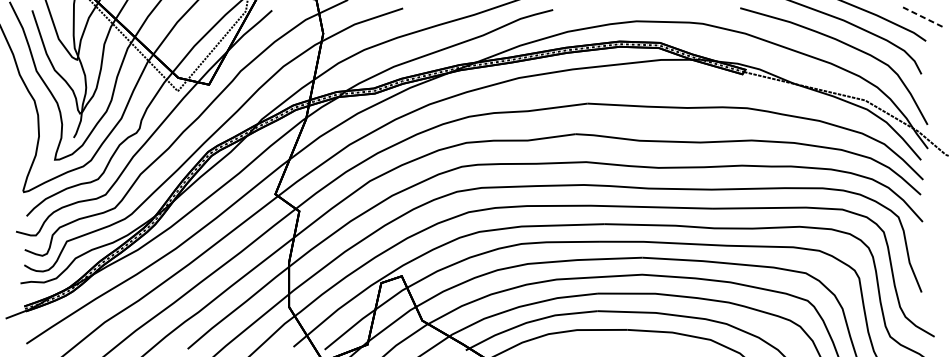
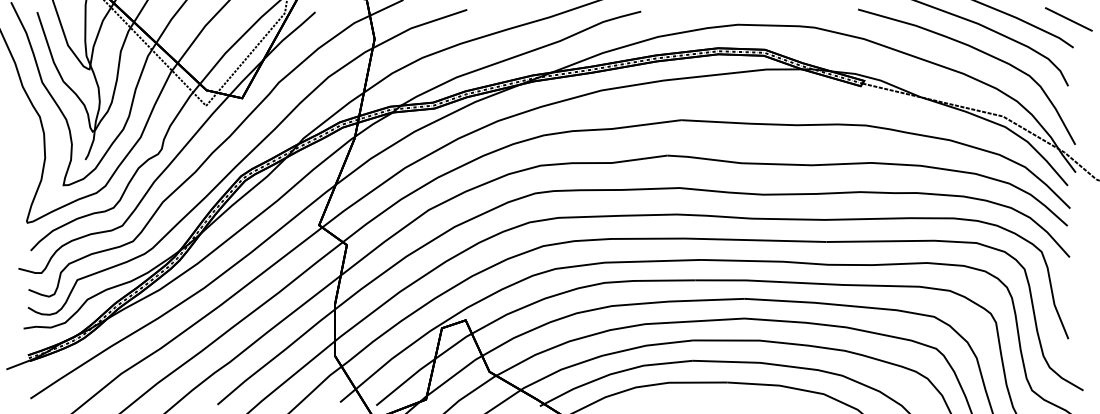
line: (921, 16) -> (1068, 19), dashed -> solid

